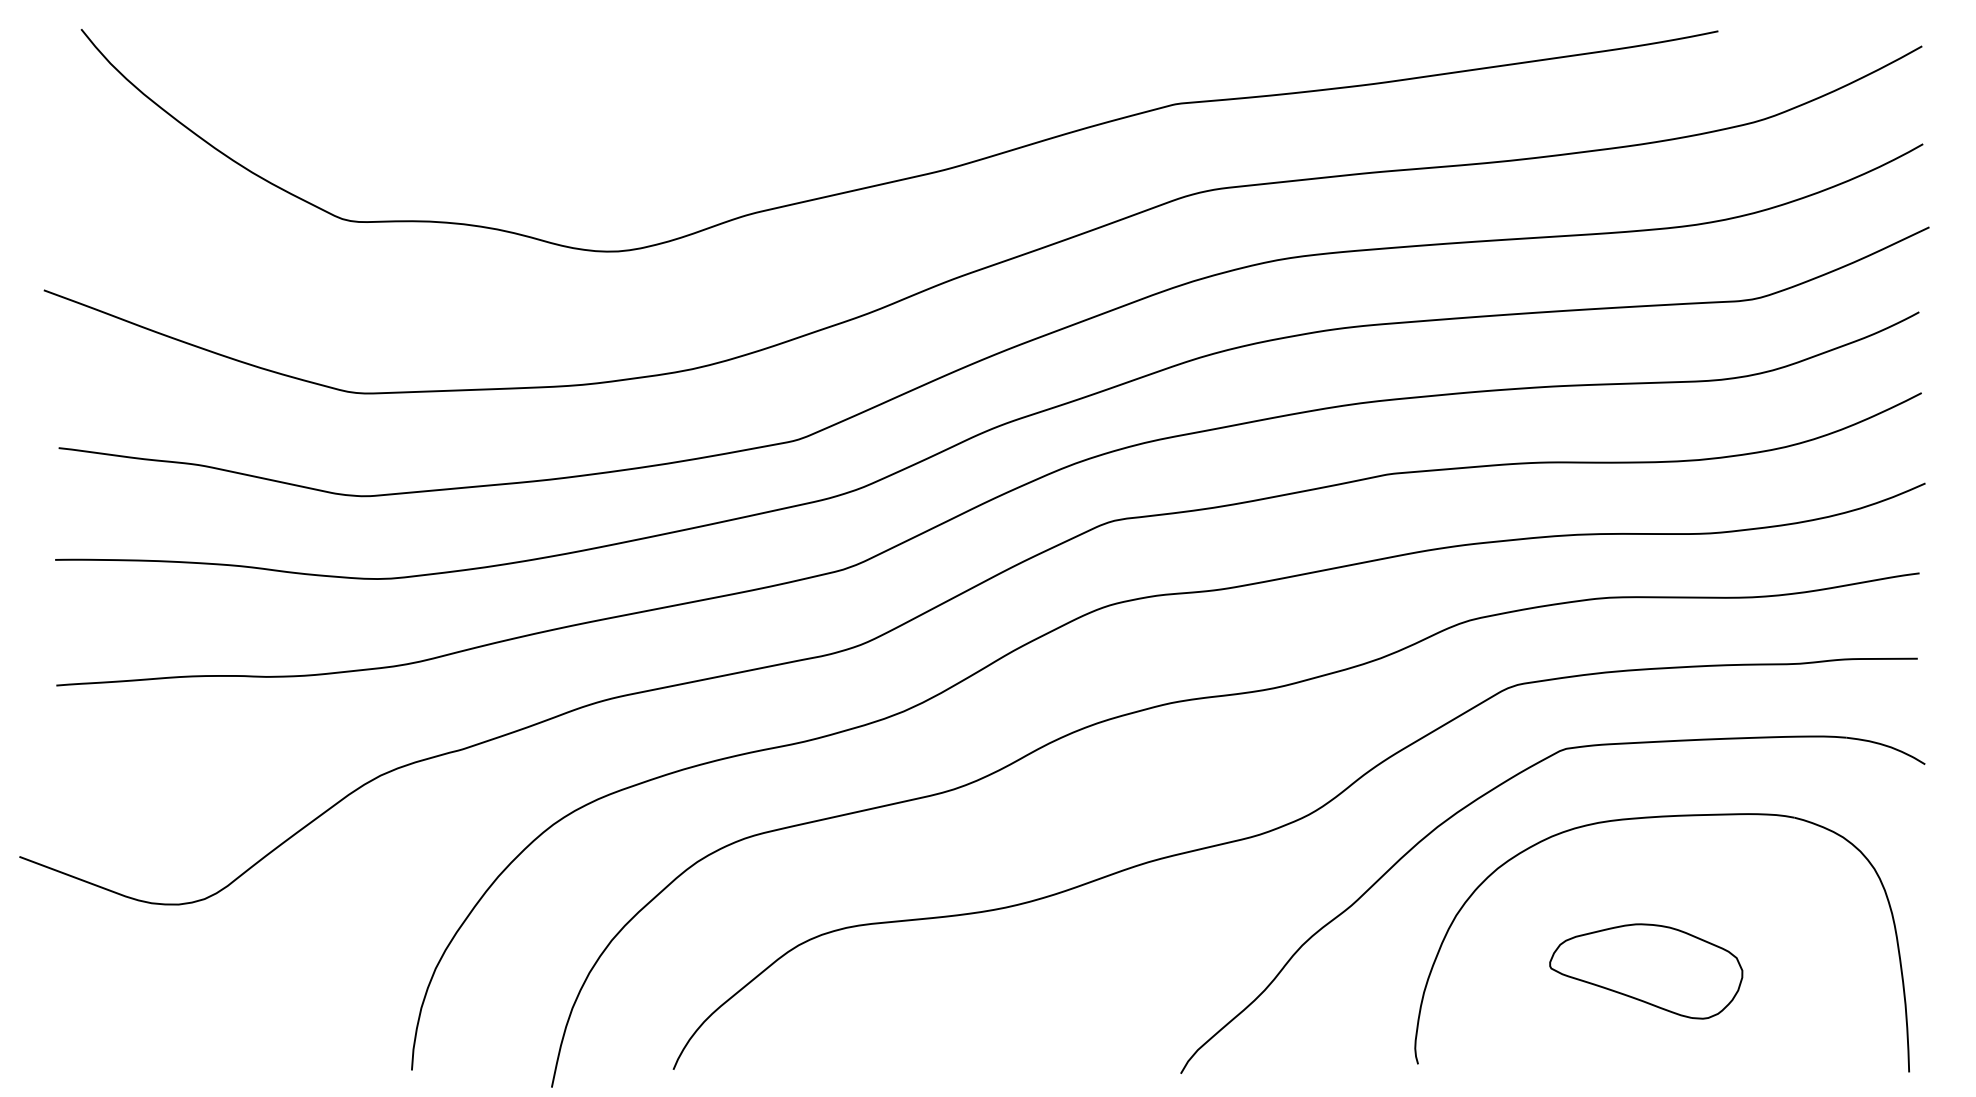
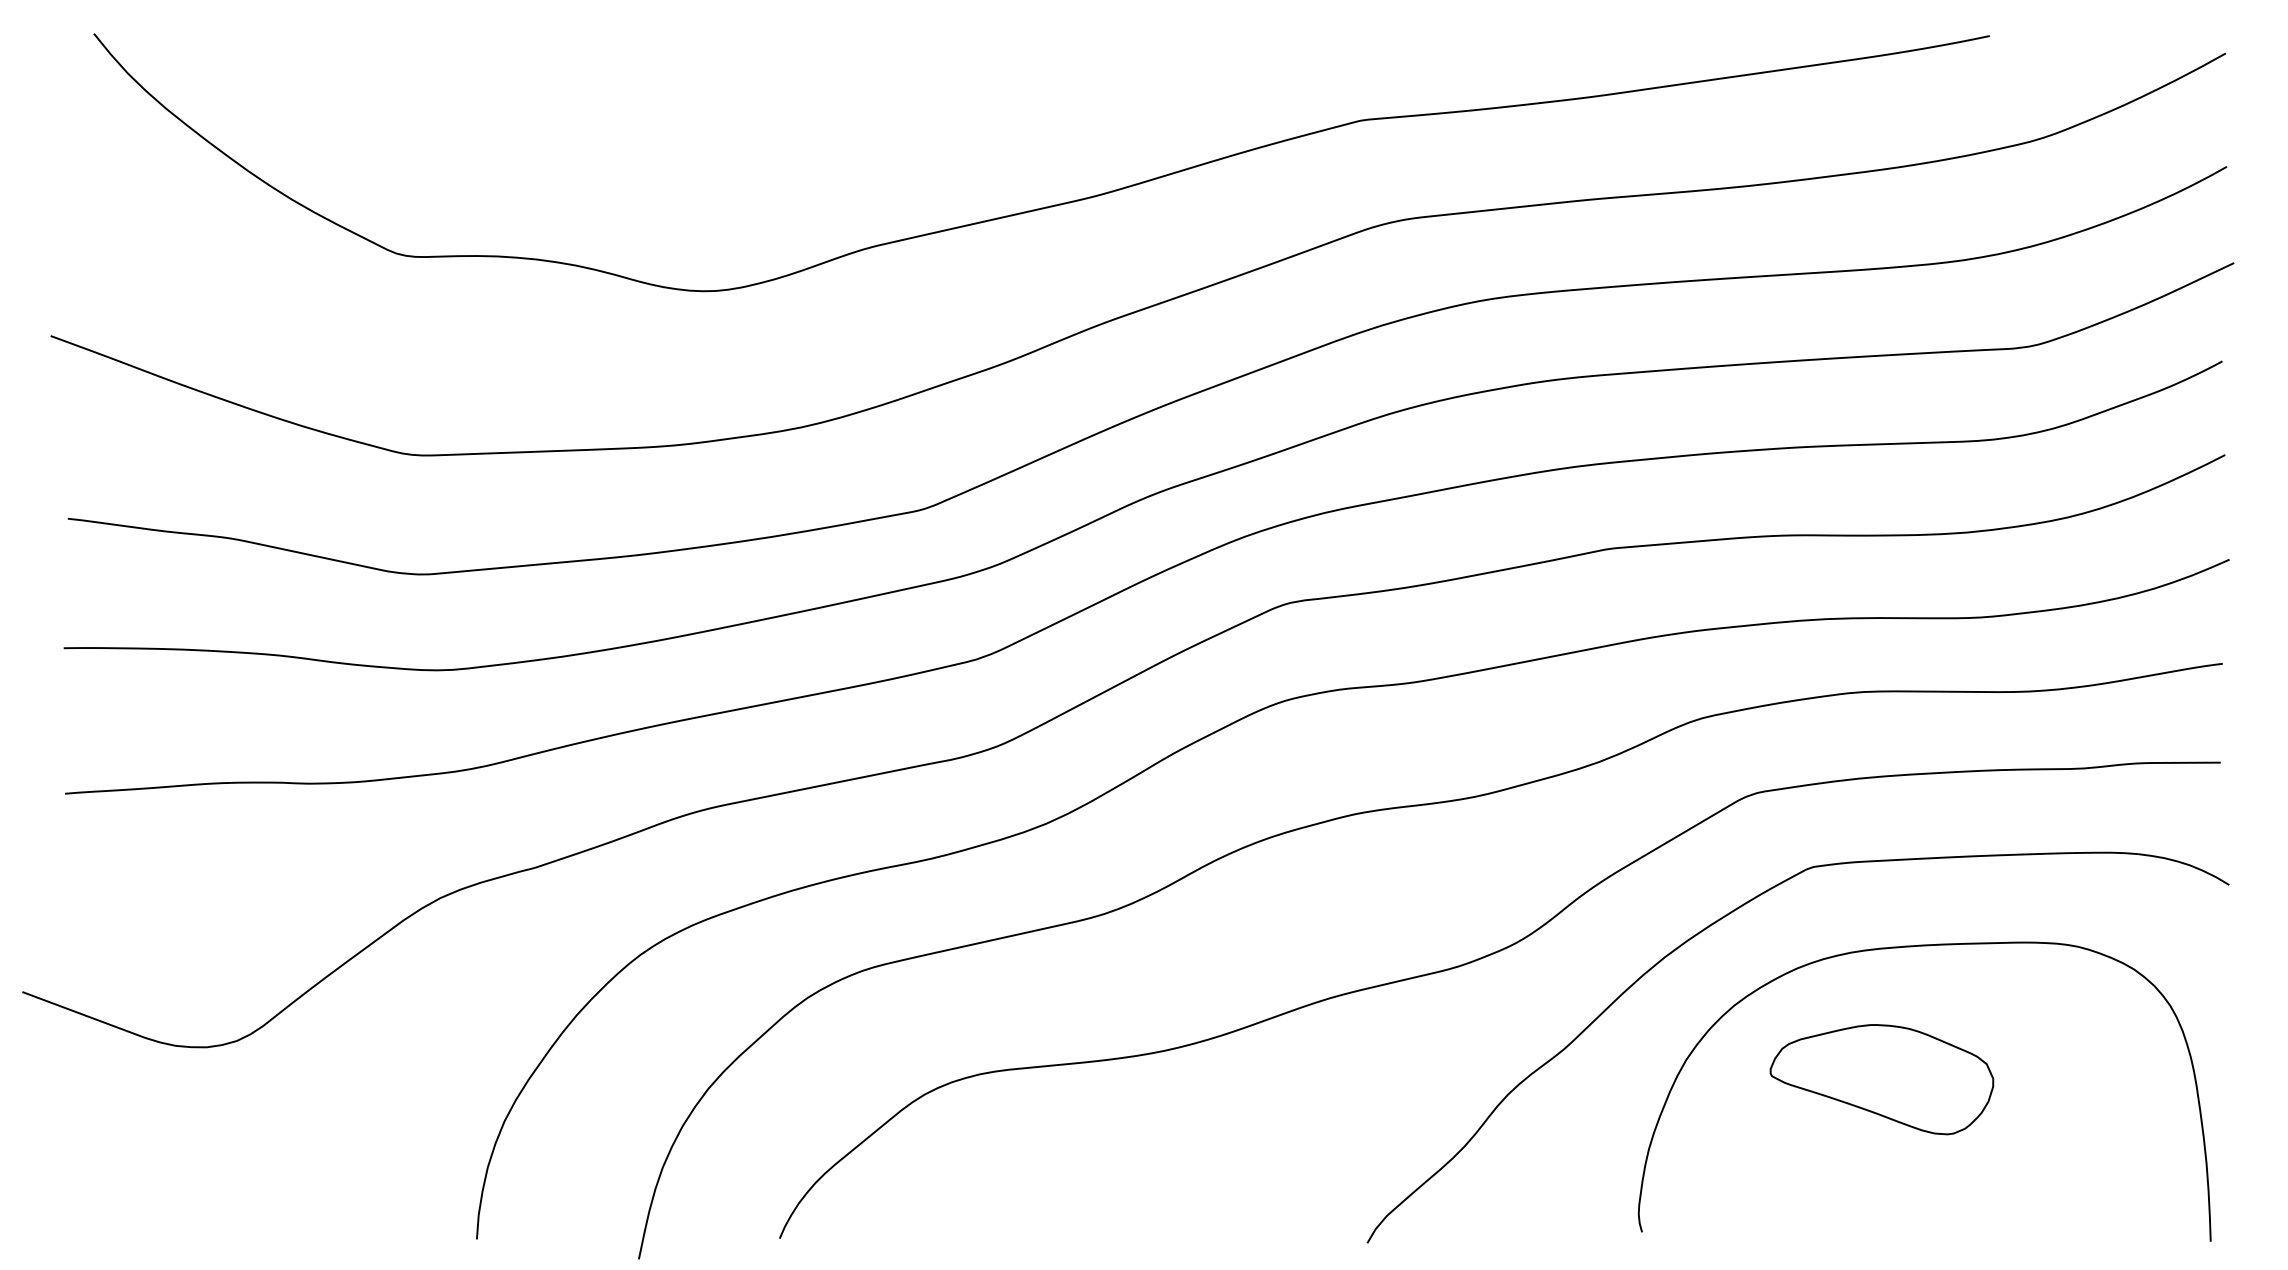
part: (1646, 971) -> (1882, 1079), moved

